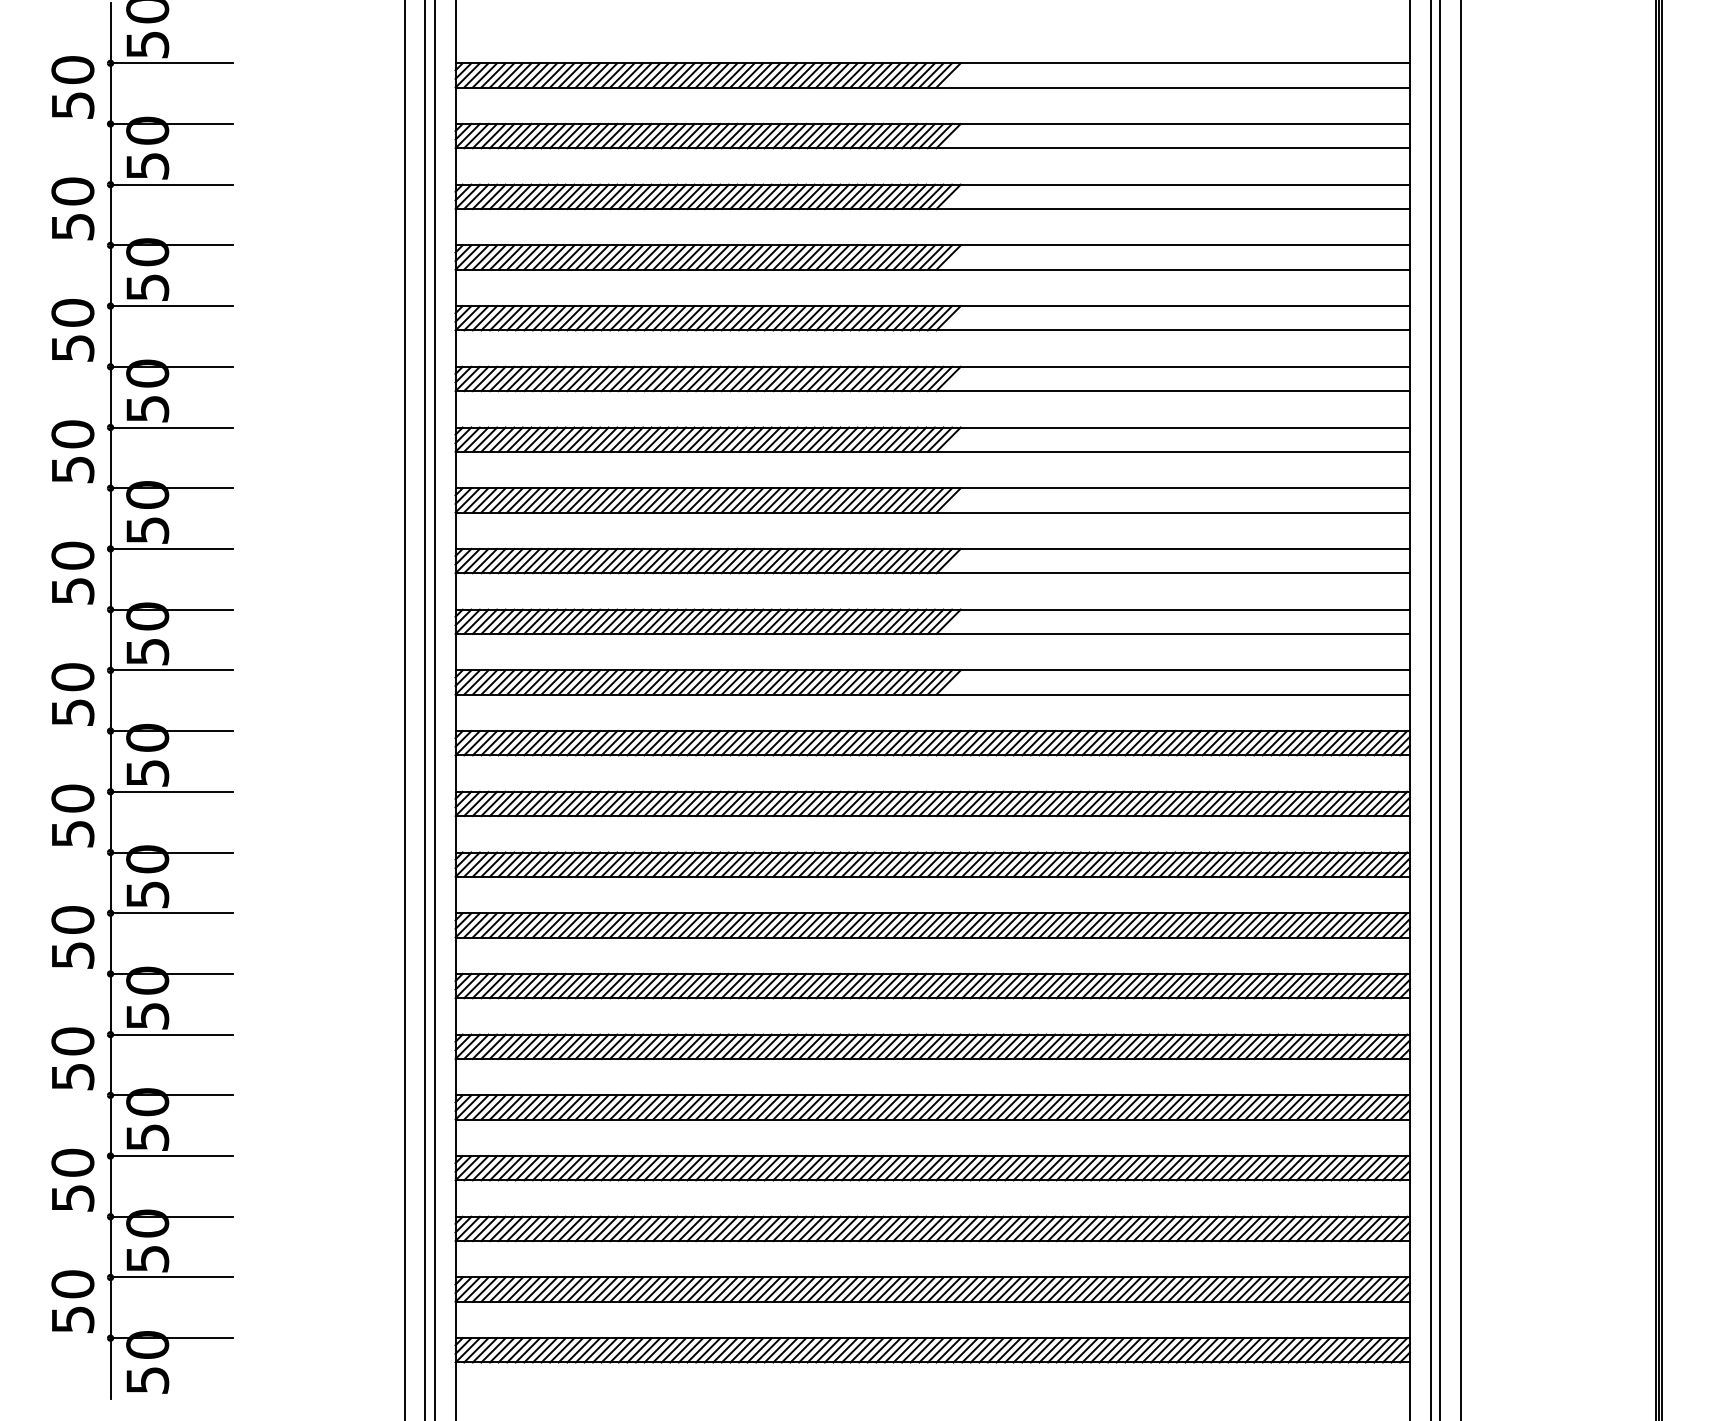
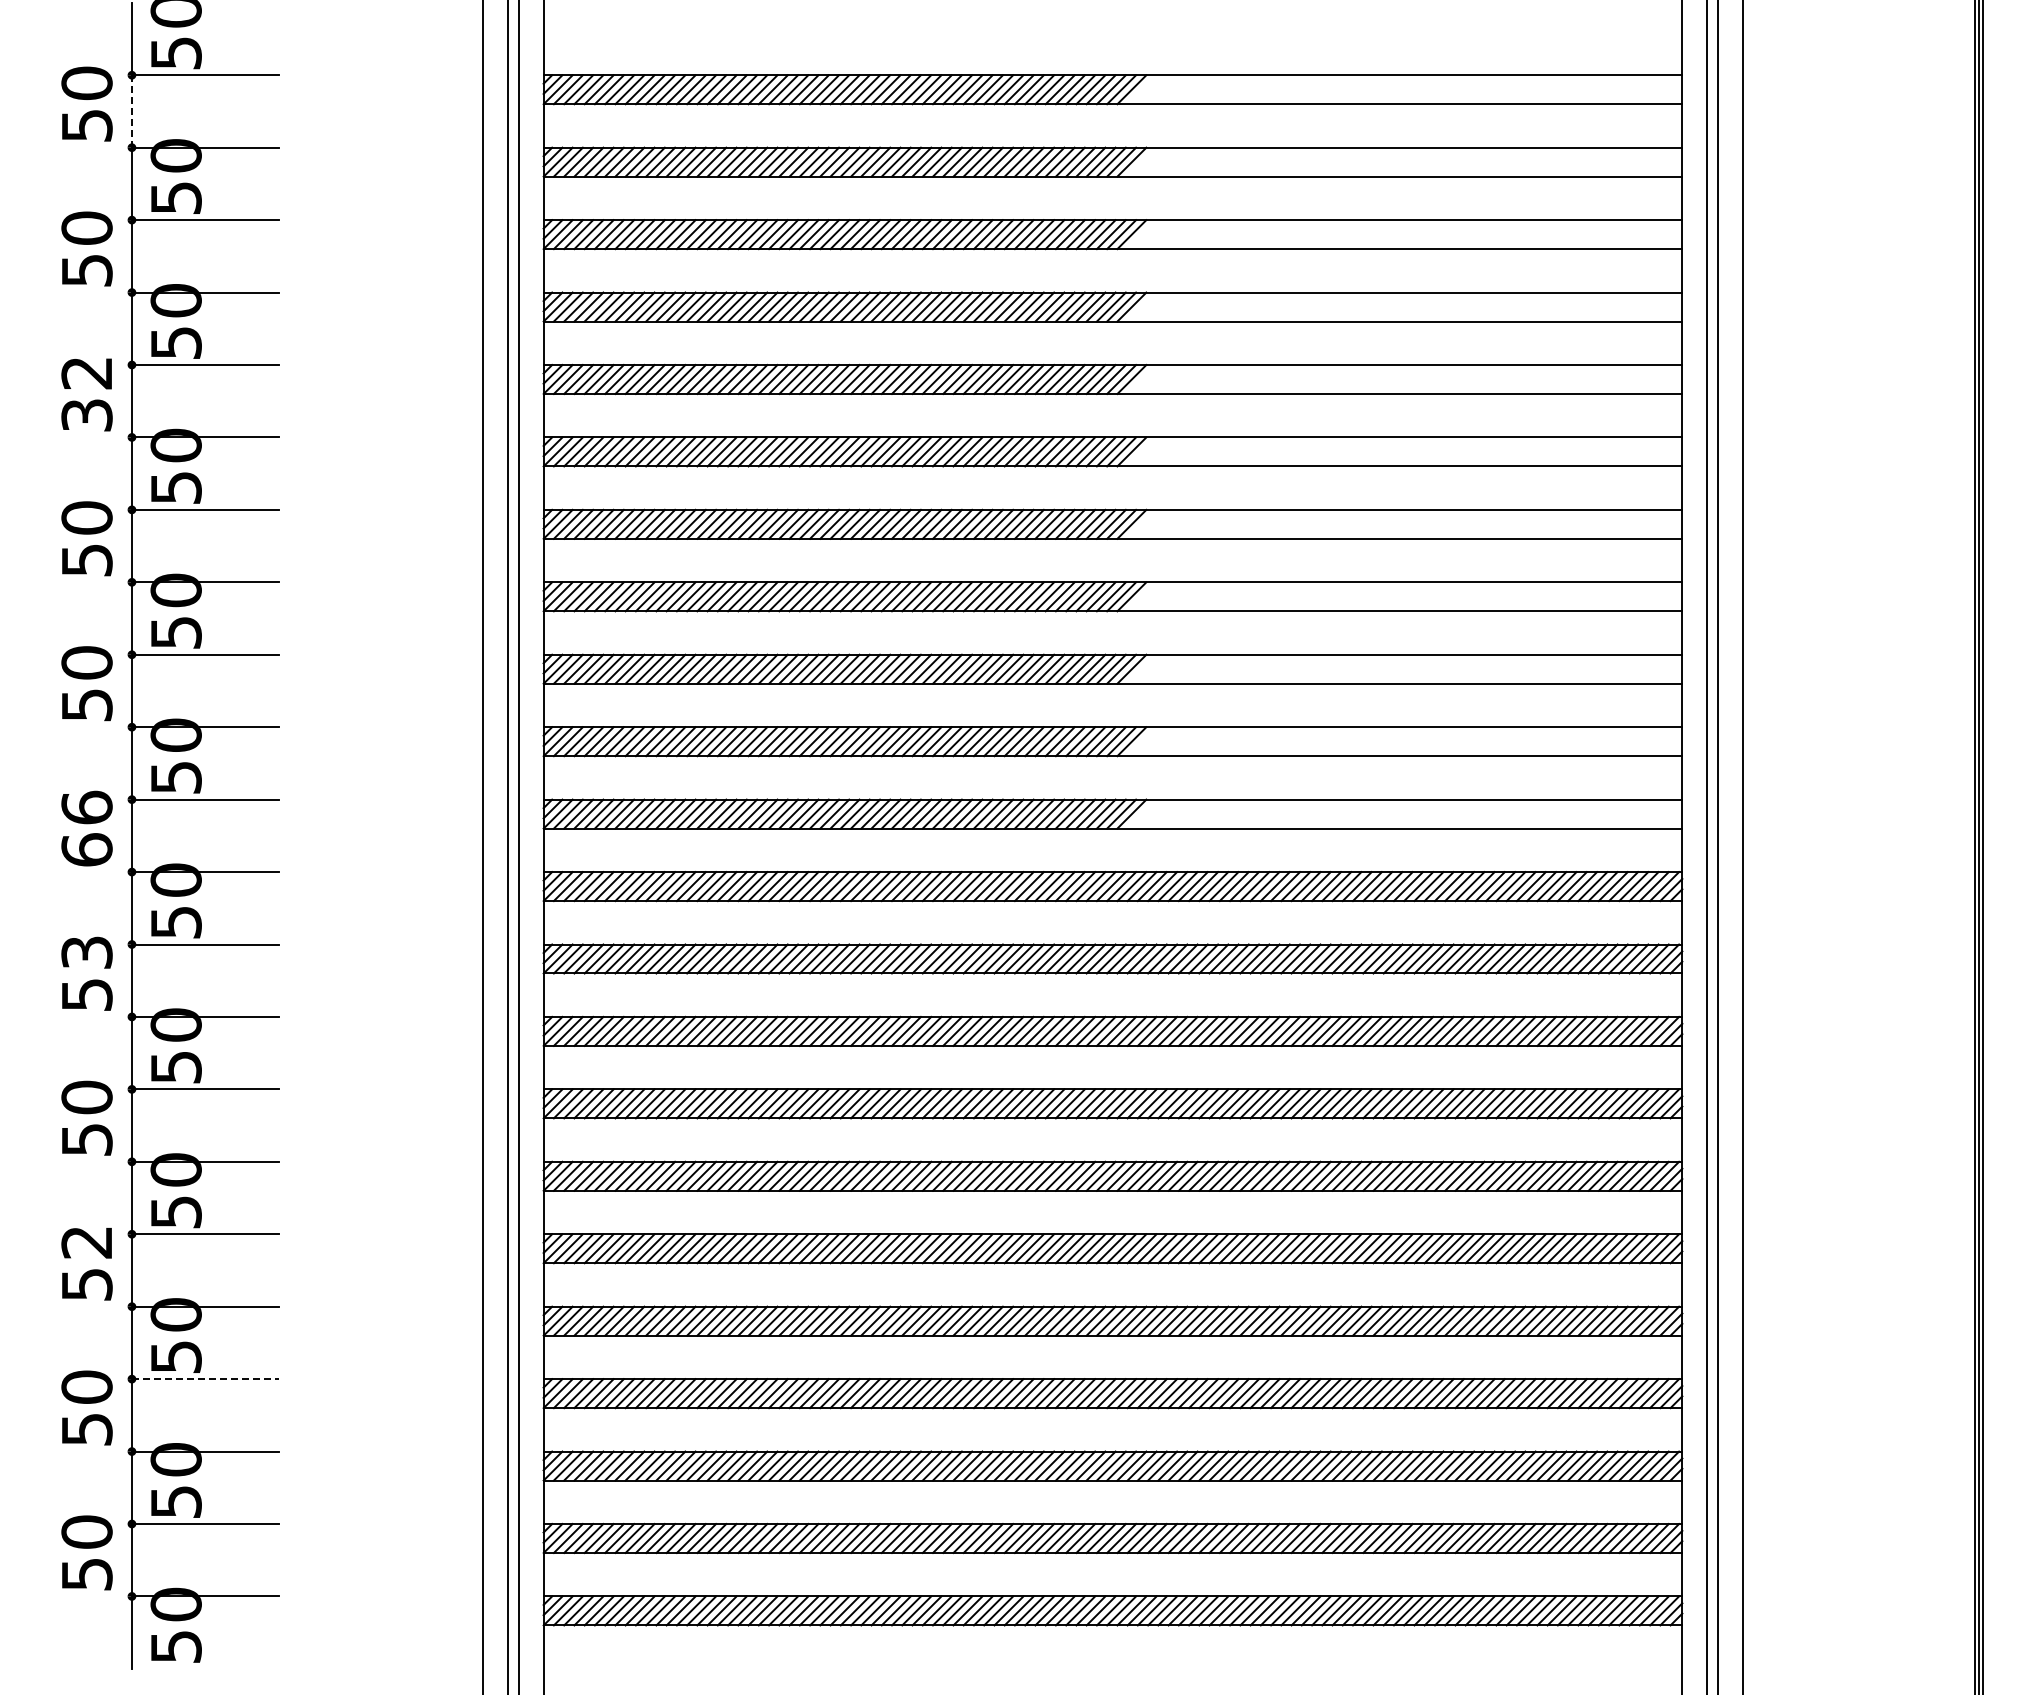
line: (110, 93) -> (131, 111), solid -> dashed
text: (72, 330) -> (86, 393), 50 -> 32
text: (72, 694) -> (86, 828), 50 -> 66
text: (72, 798) -> (86, 952), 50 -> 53
text: (72, 1041) -> (86, 1242), 50 -> 52
line: (172, 1156) -> (205, 1379), solid -> dashed

